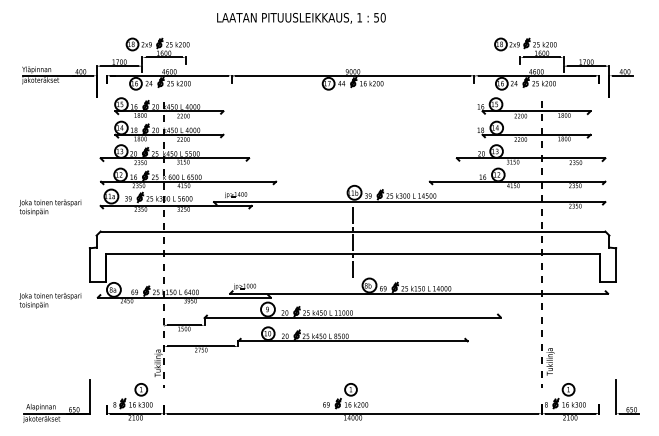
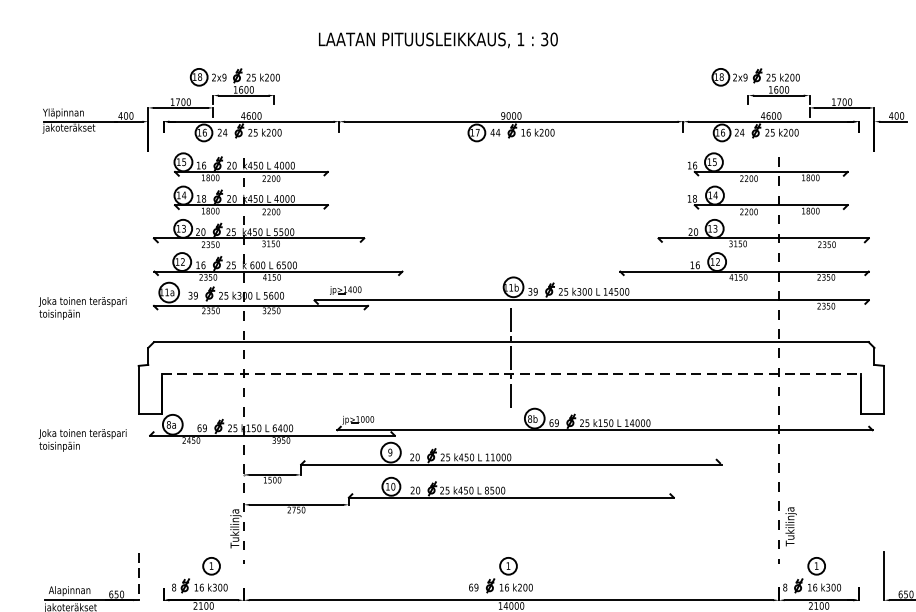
text: (376, 17) -> (544, 39), 50 -> 30
line: (353, 253) -> (512, 373), solid -> dashed
line: (89, 396) -> (138, 575), solid -> dashed

